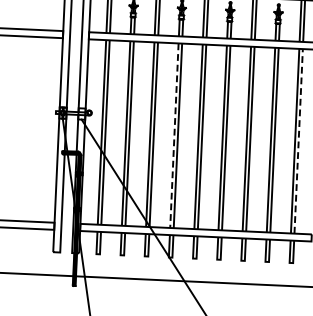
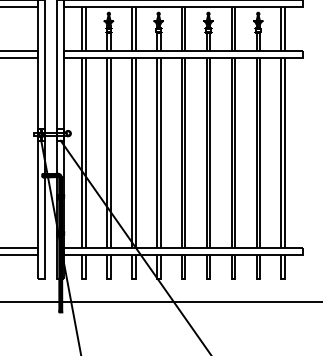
line: (173, 136) -> (156, 153), dashed -> solid
line: (299, 140) -> (285, 152), dashed -> solid

